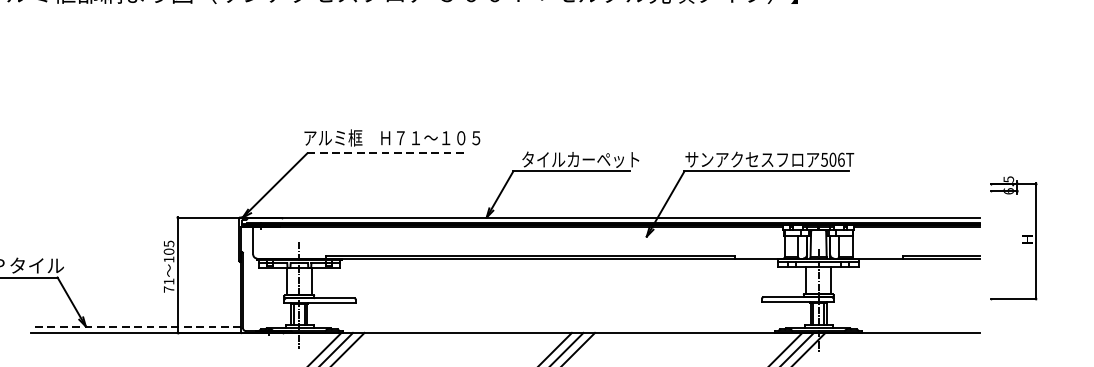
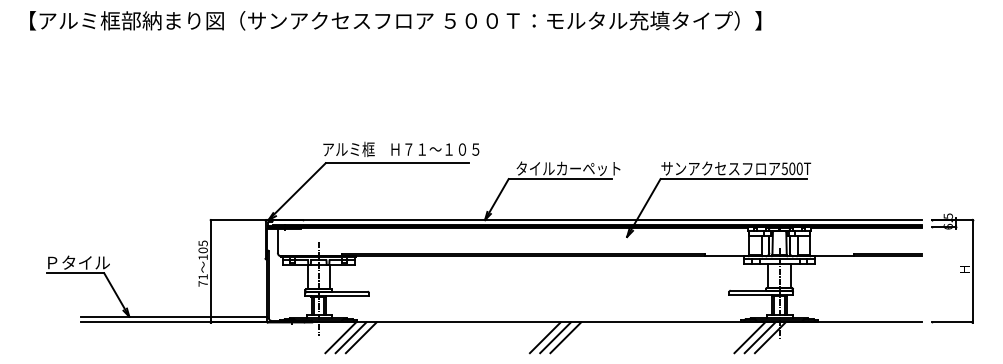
line: (388, 153) -> (397, 163), dashed -> solid
text: (841, 159) -> (799, 168), 506T -> 500T
part: (1022, 236) -> (960, 266), moved
line: (135, 327) -> (173, 317), dashed -> solid

